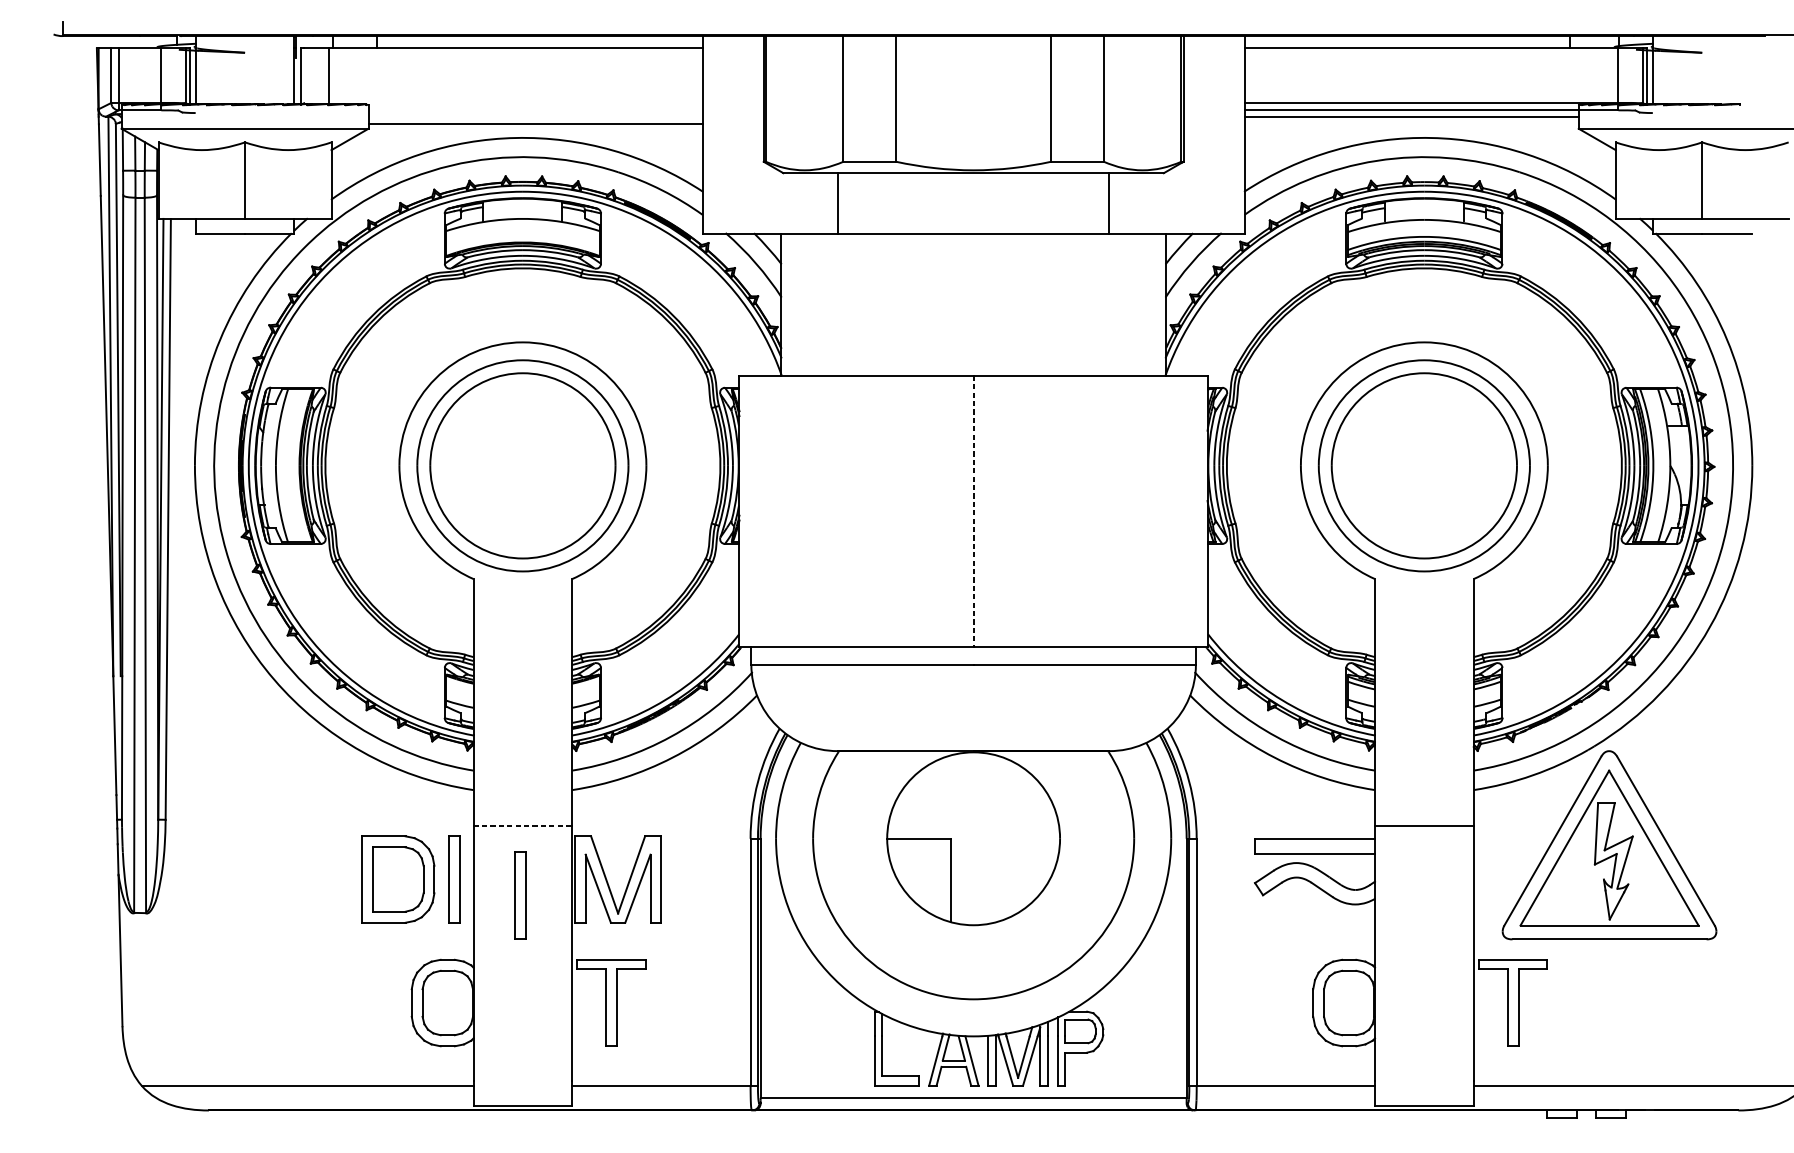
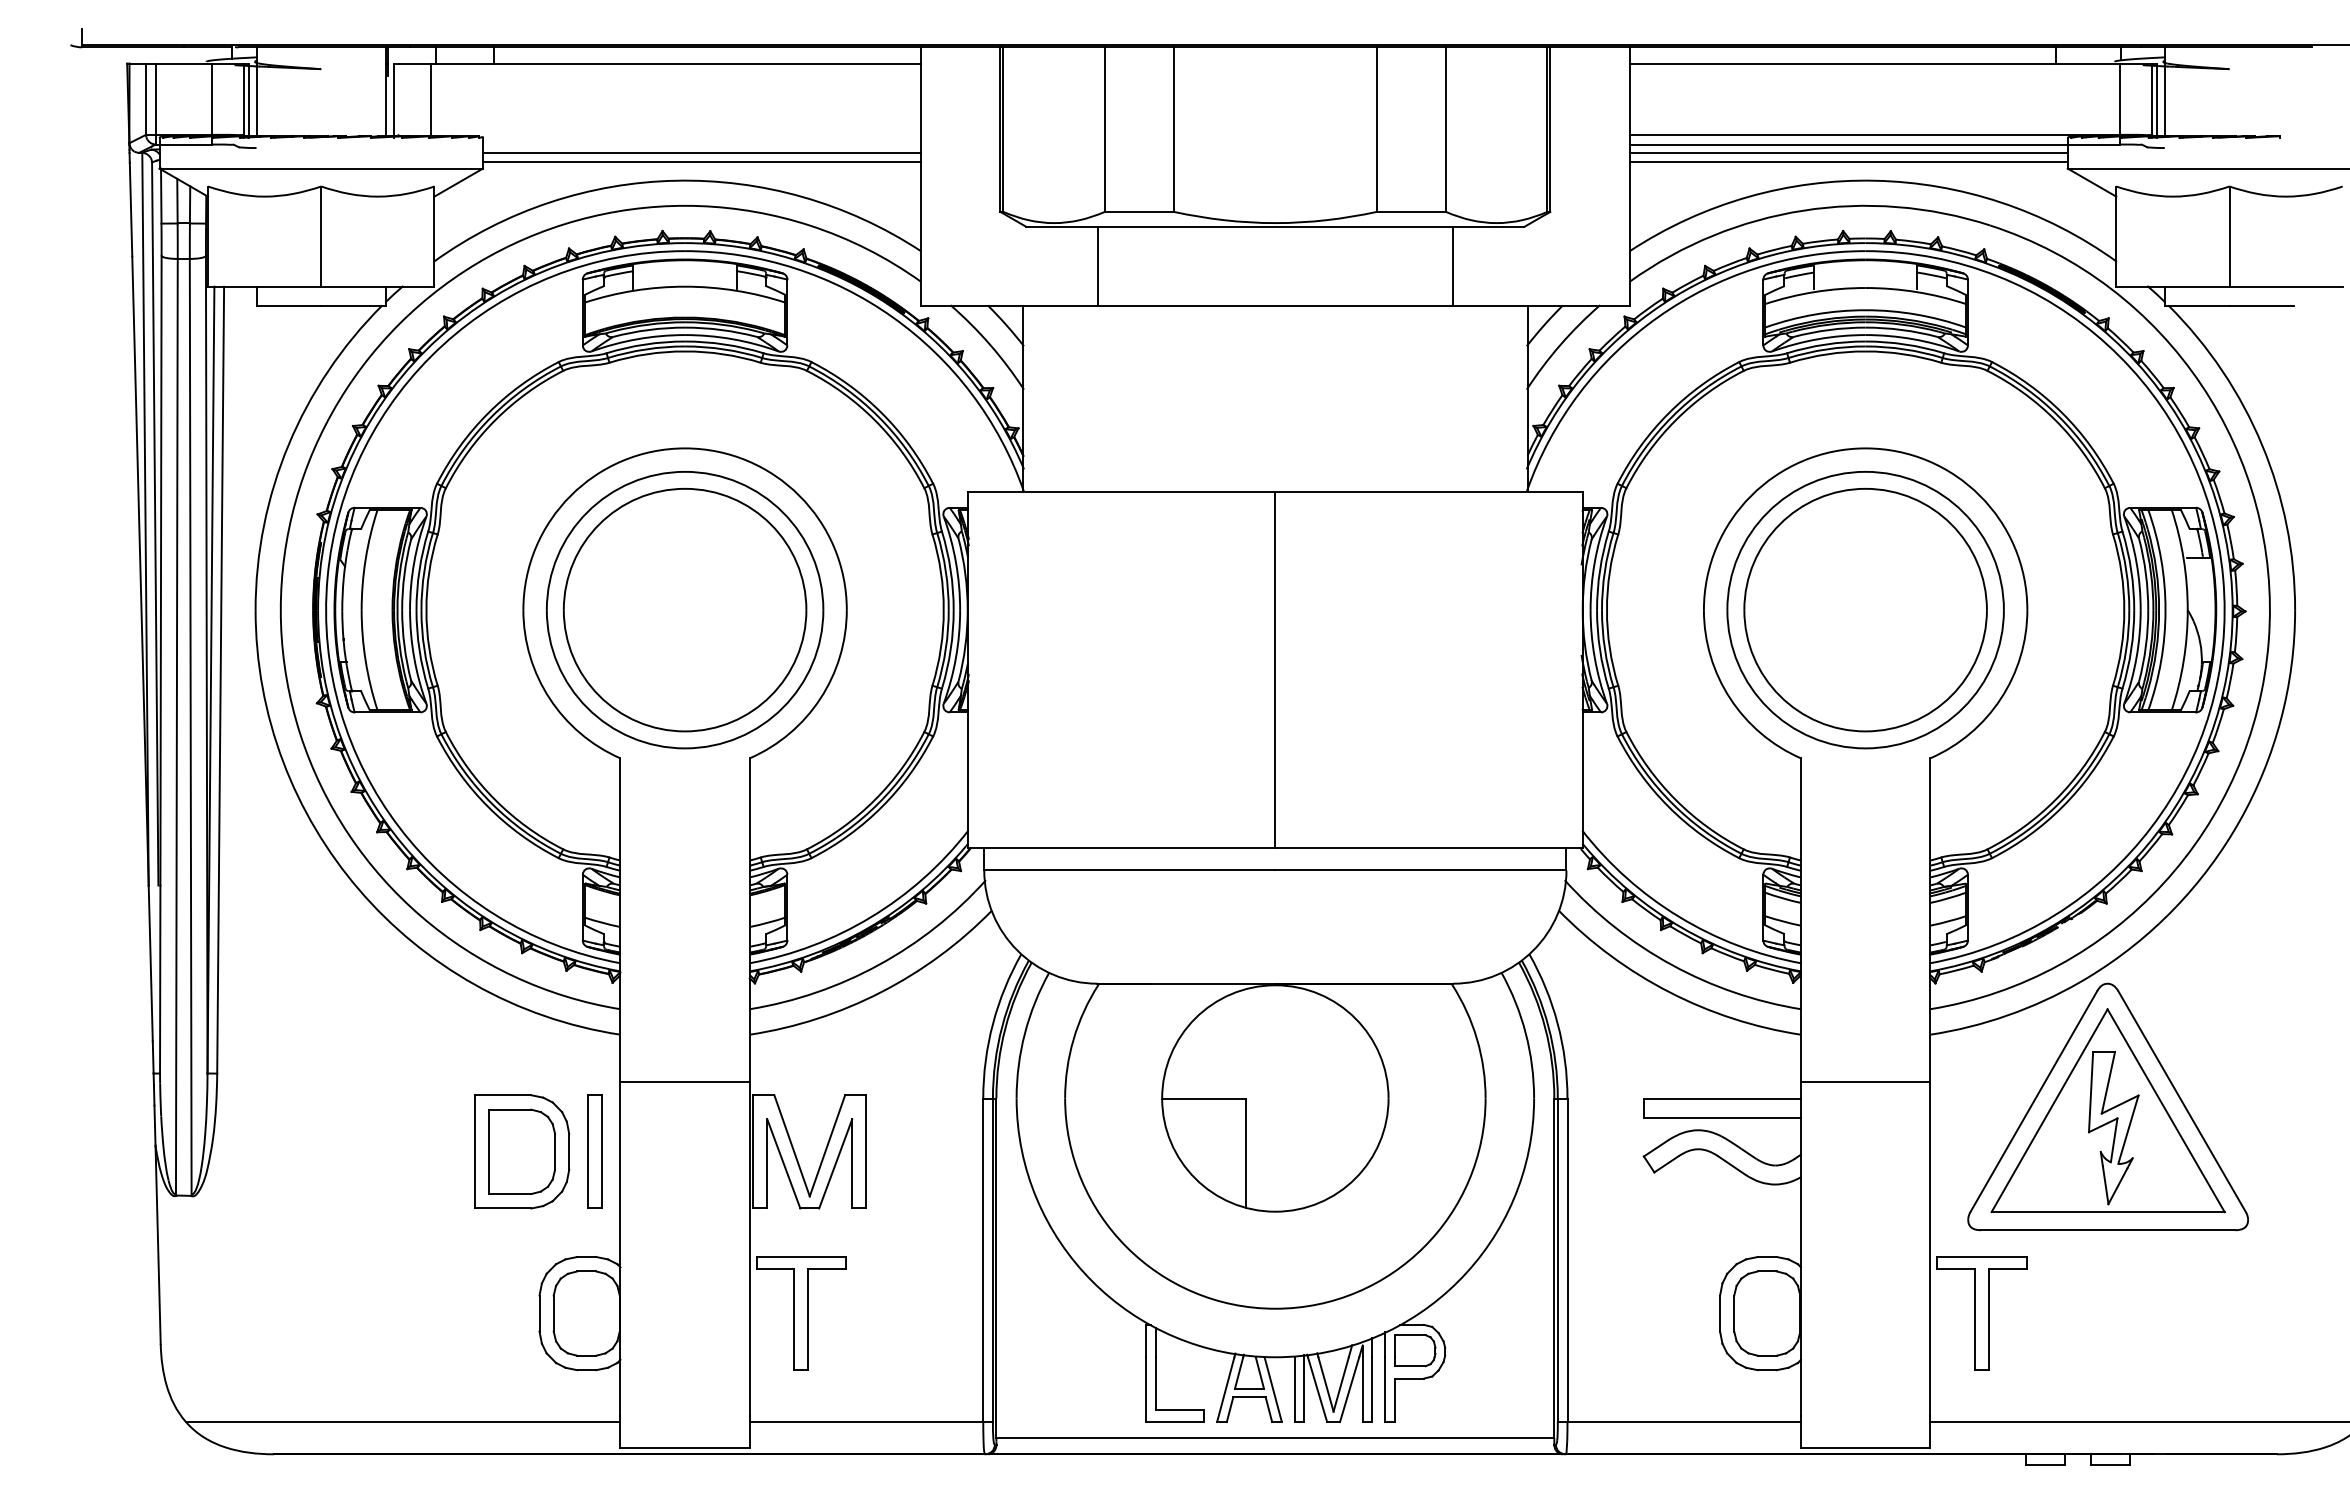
line: (535, 116) -> (701, 152), added
line: (1411, 124) -> (1848, 162), added
line: (973, 511) -> (1275, 669), dashed -> solid
line: (523, 825) -> (685, 1081), dashed -> solid
part: (520, 895) -> (681, 1172), removed

